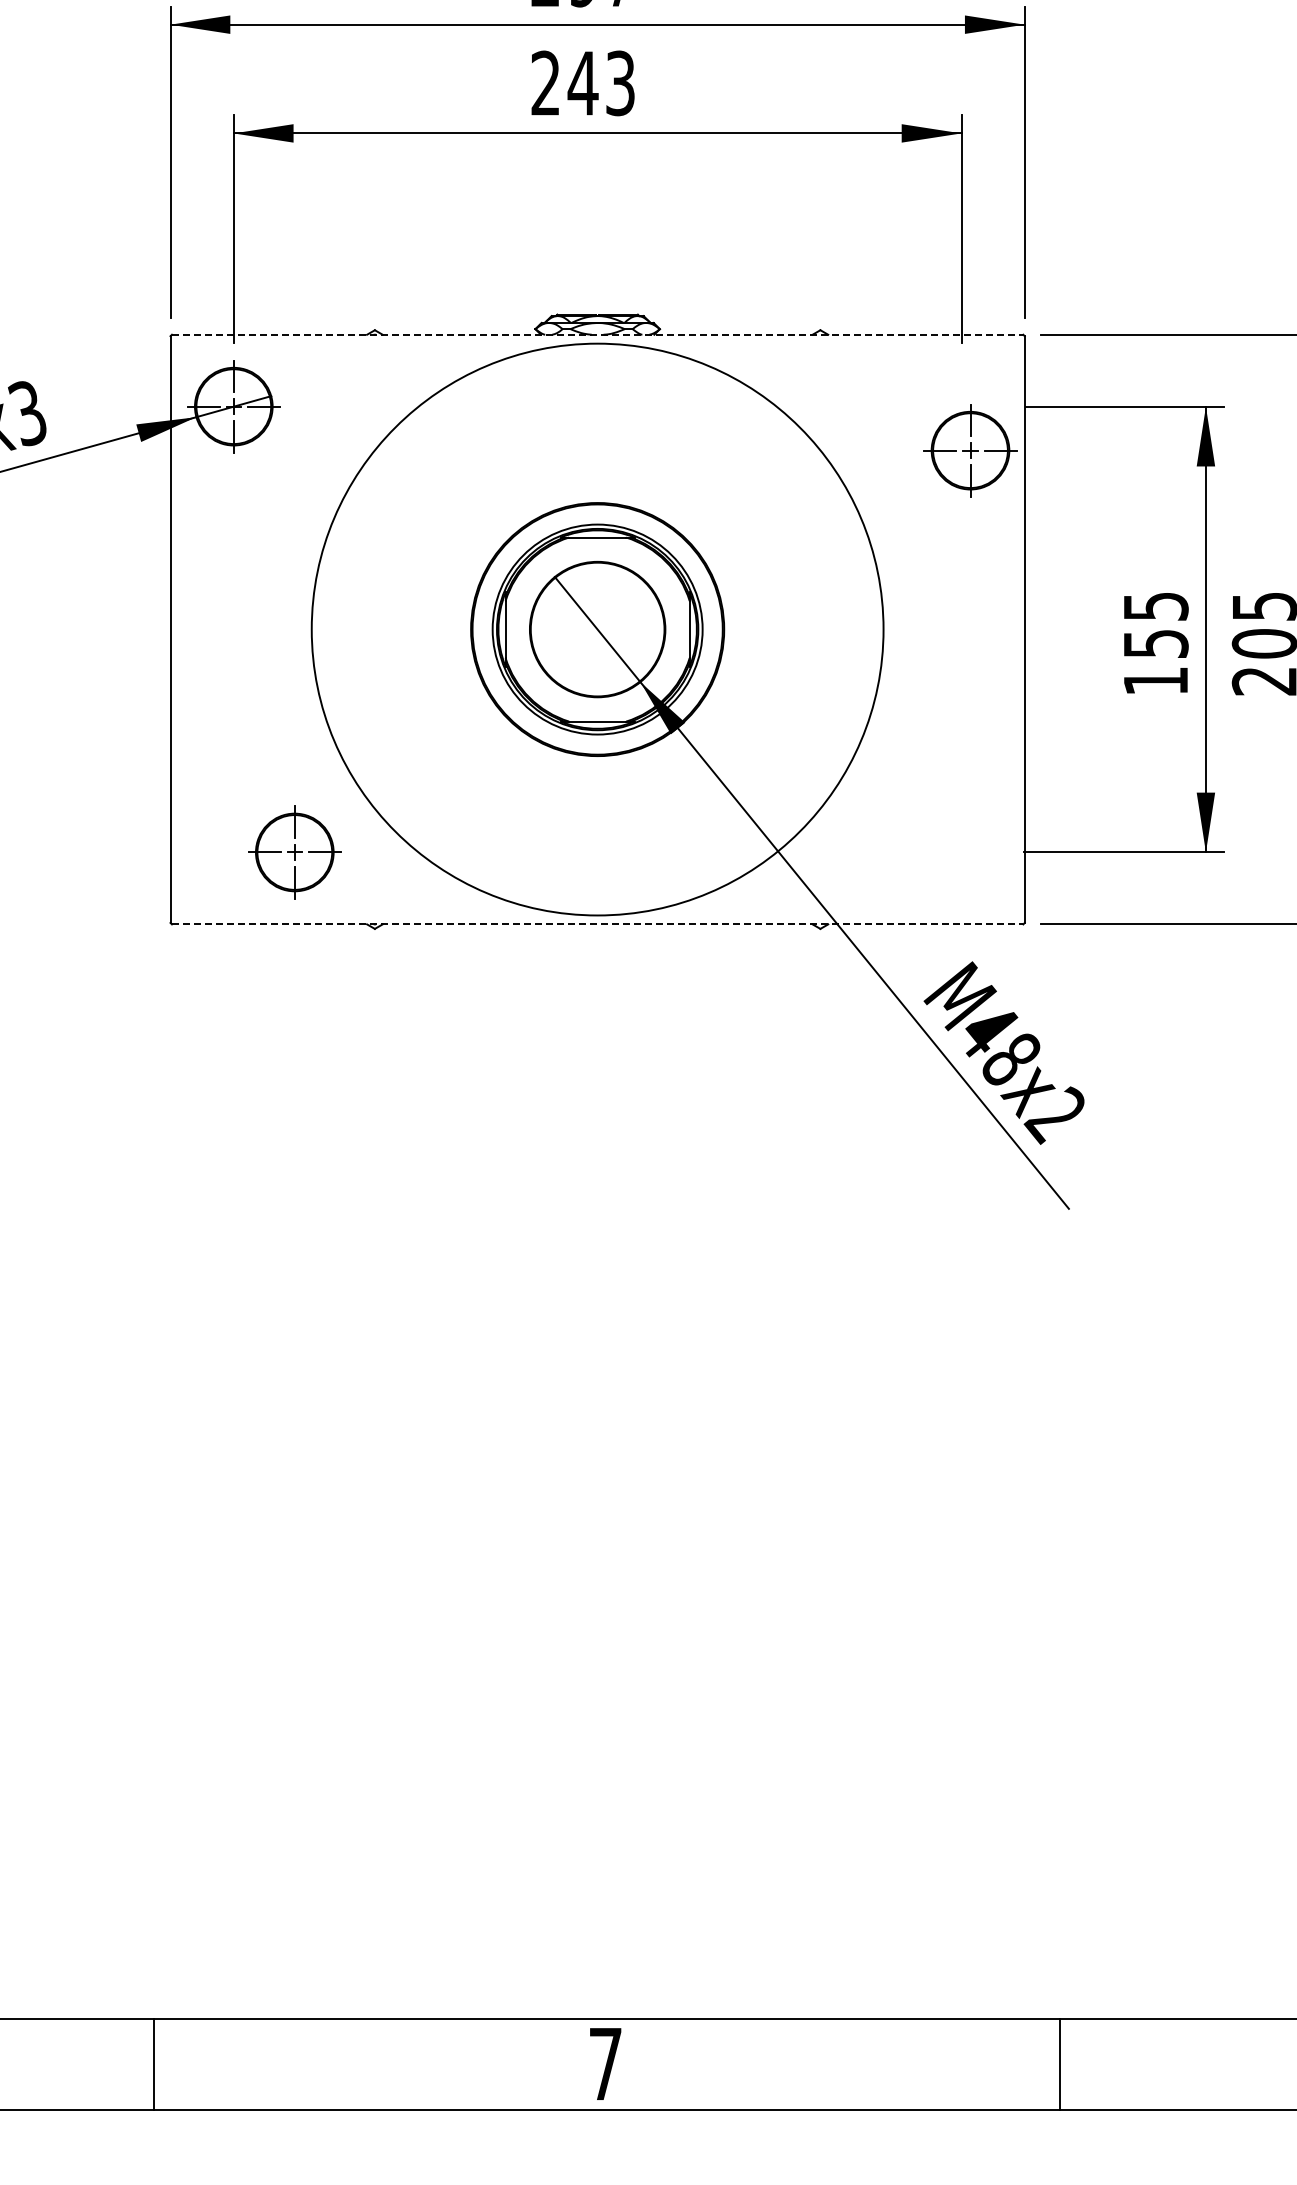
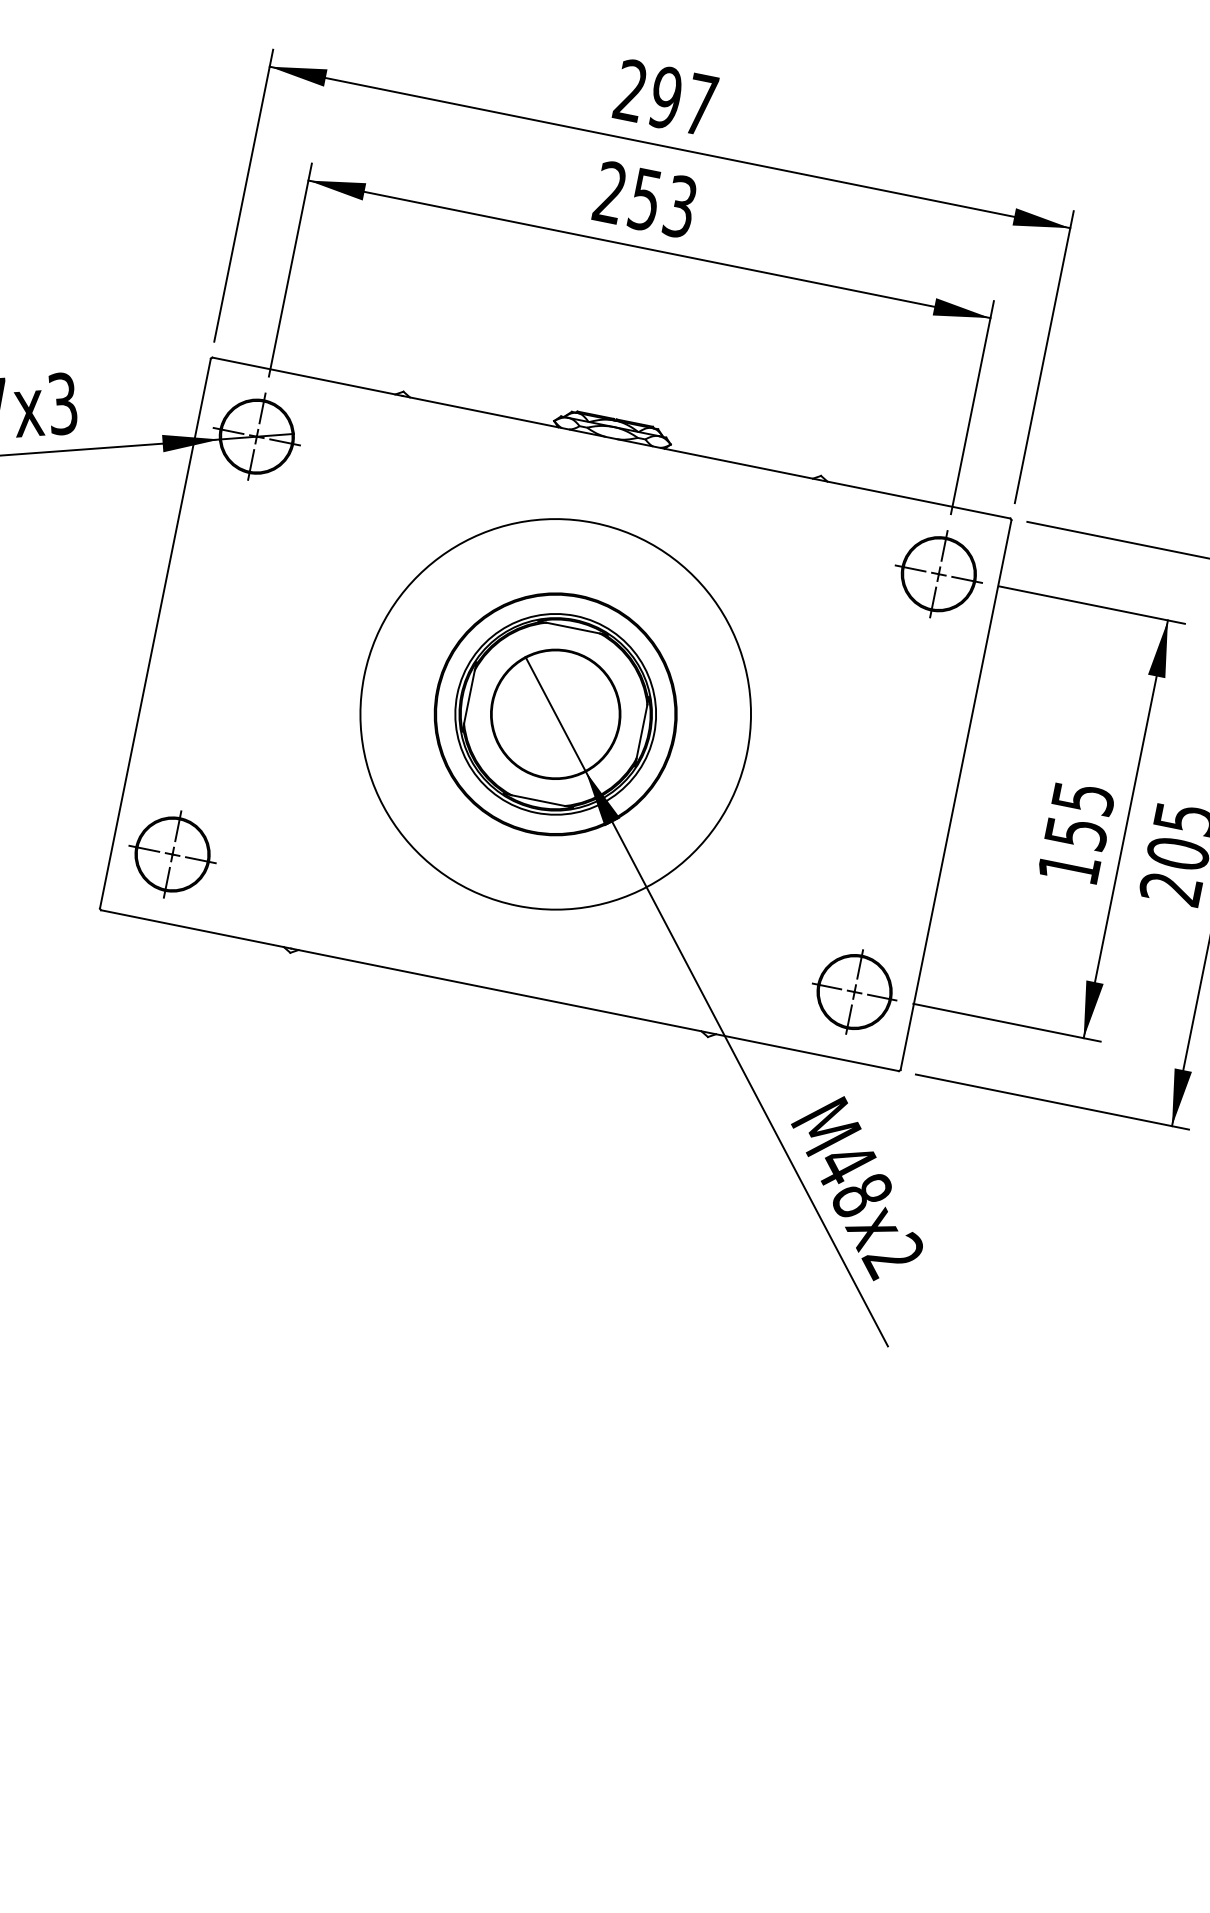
text: (582, 83) -> (644, 199), 243 -> 253
line: (597, 334) -> (611, 437), dashed -> solid
part: (970, 450) -> (938, 574), moved
circle: (597, 629) -> (555, 714), size x0.71
part: (294, 852) -> (172, 854), moved
part: (961, 852) -> (854, 992), added
line: (597, 924) -> (499, 990), dashed -> solid

